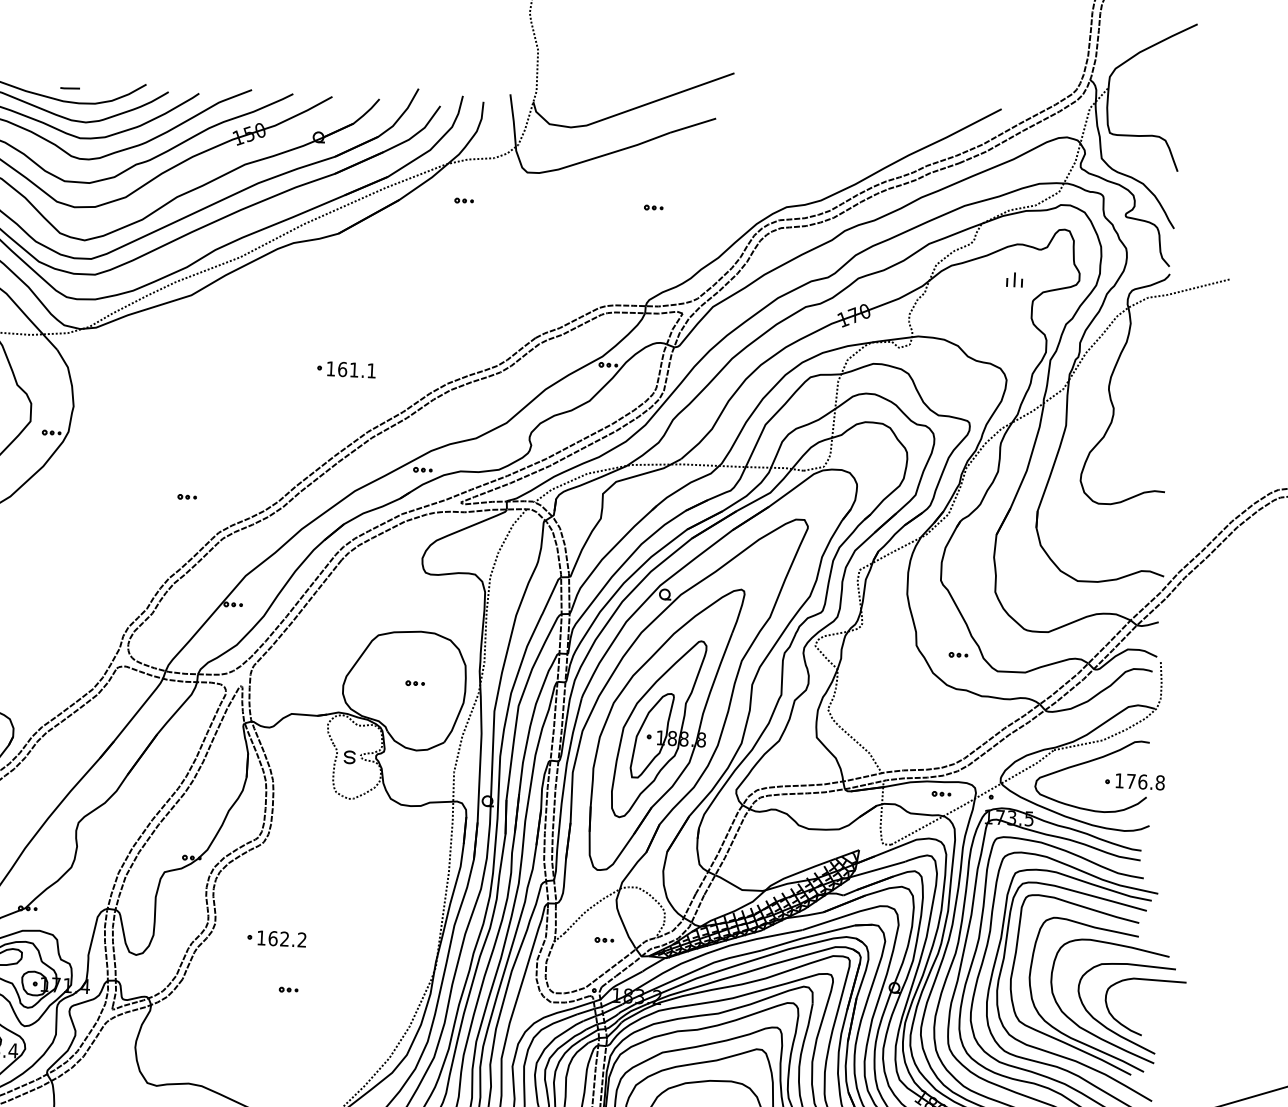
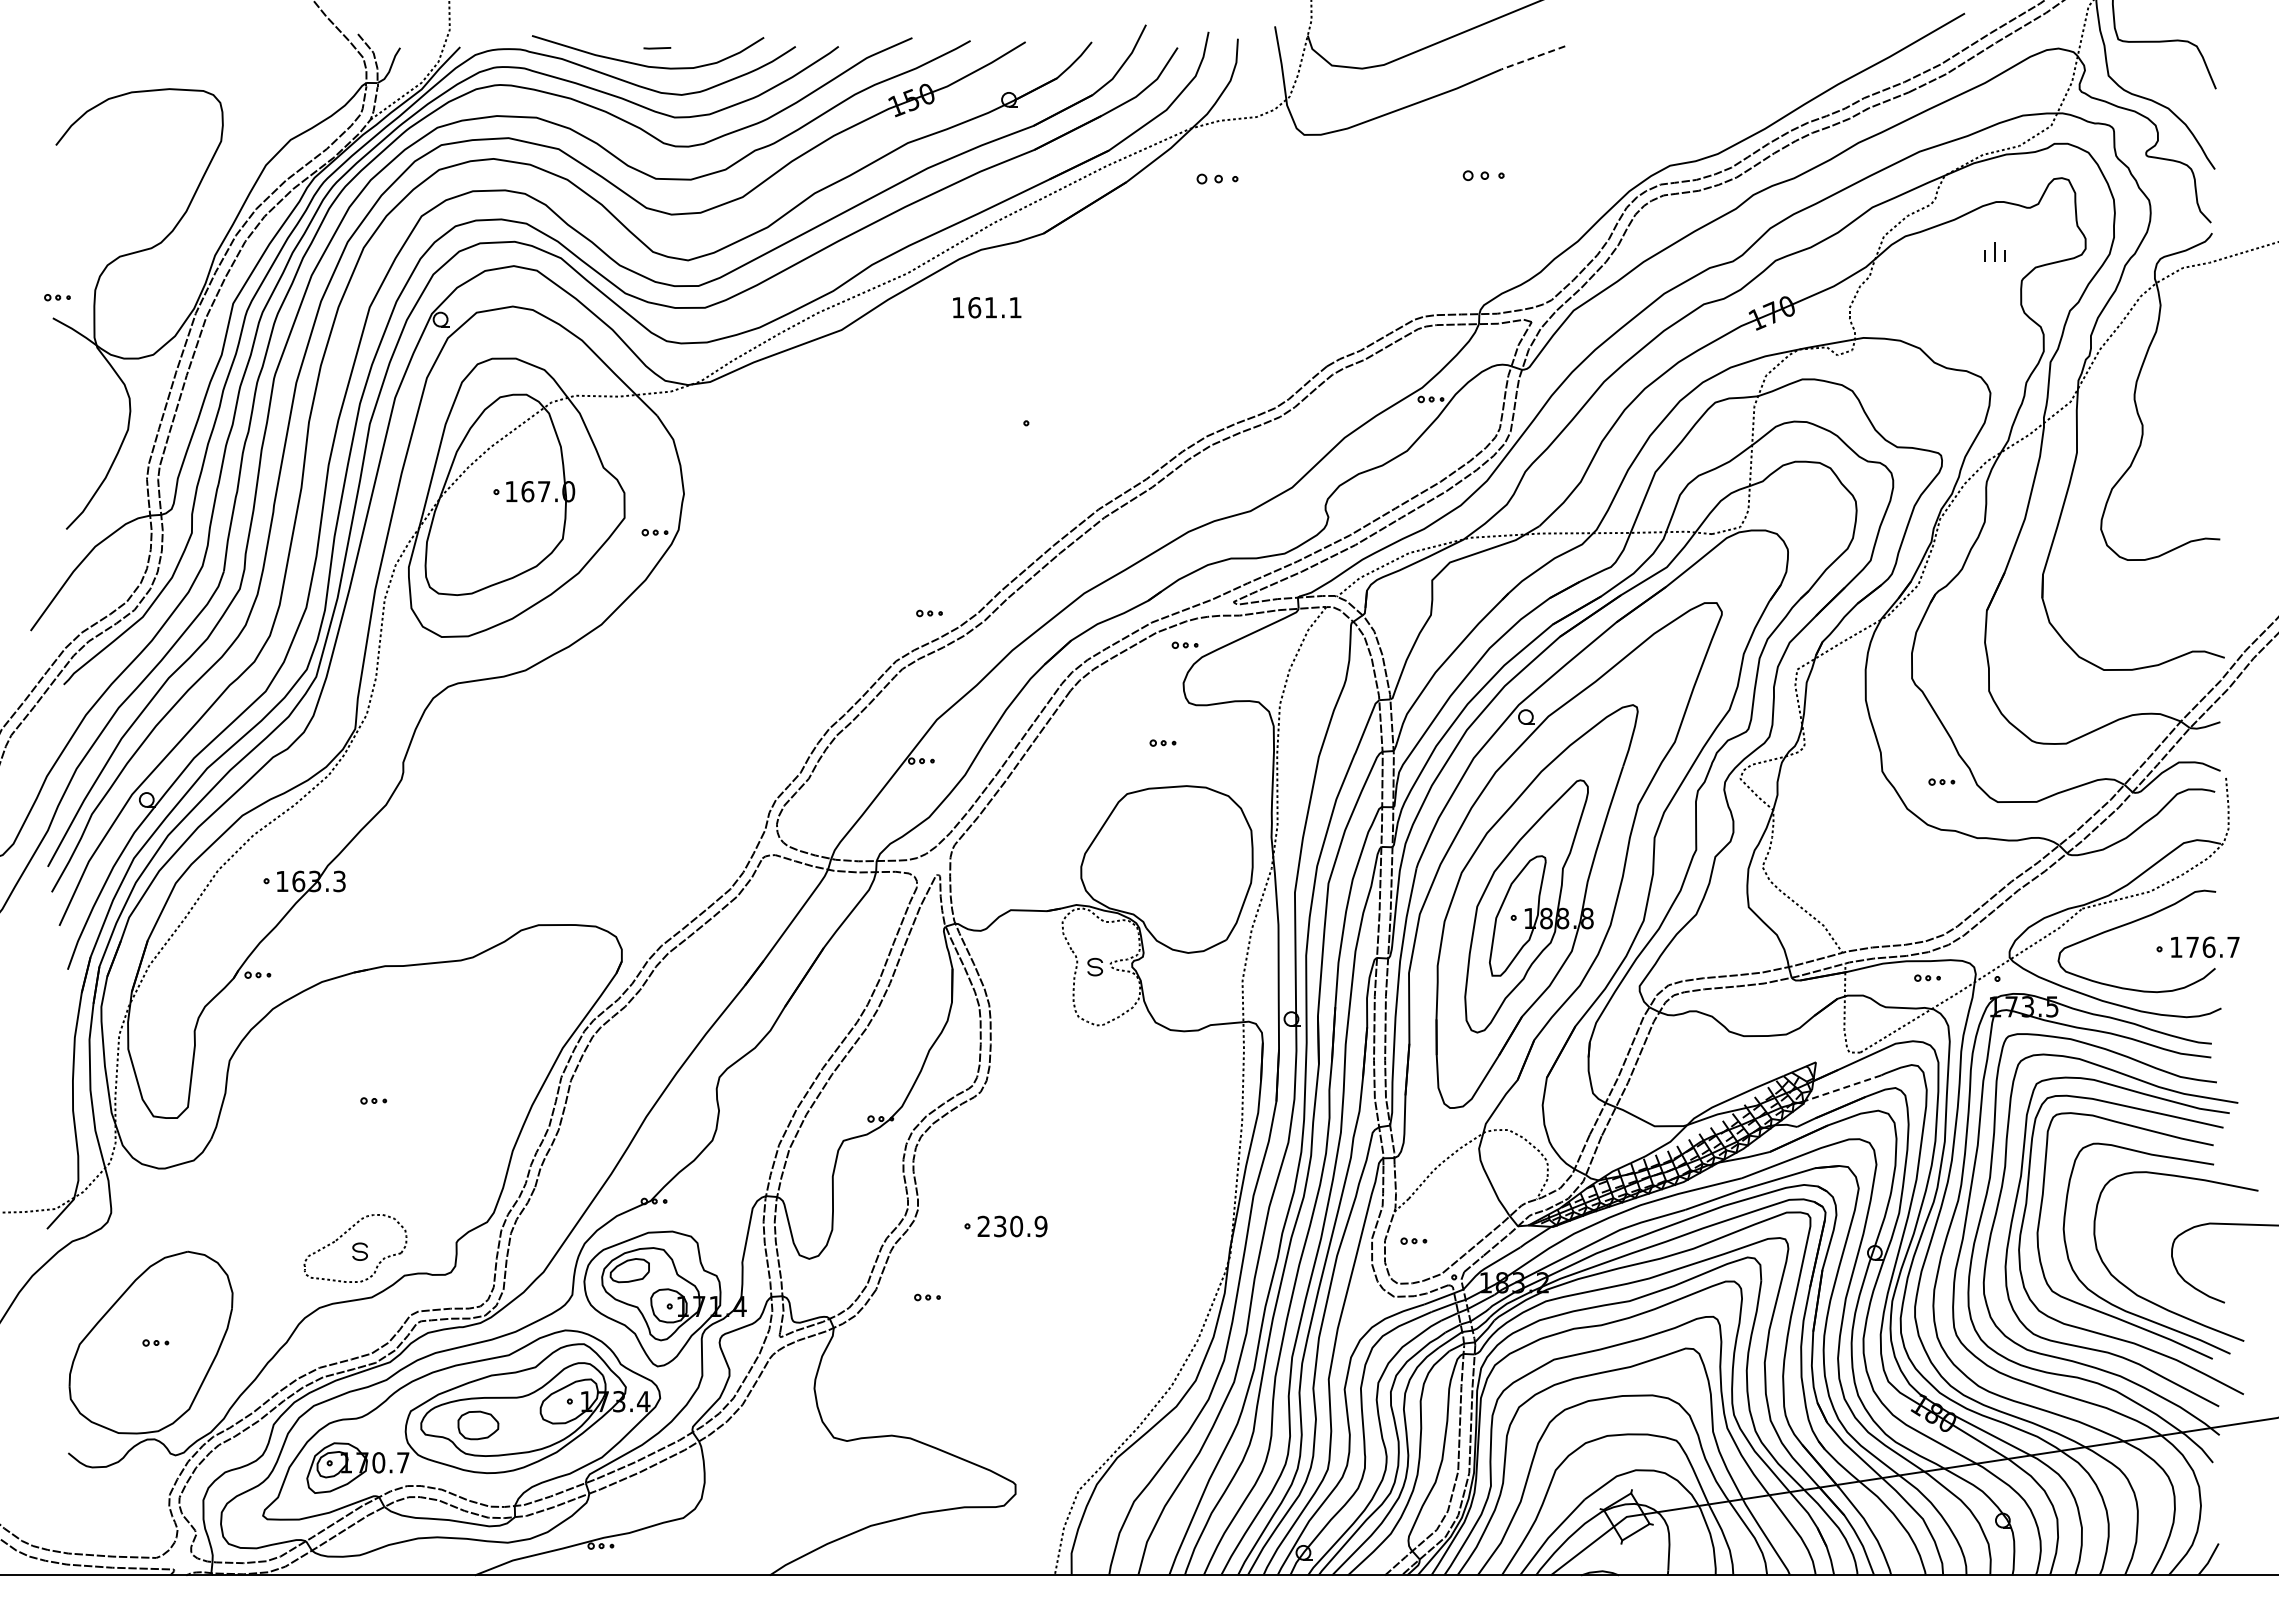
line: (693, 125) -> (1533, 57), solid -> dashed
part: (464, 200) -> (1217, 178), size x1.6
part: (653, 207) -> (1483, 175), size x1.6
text: (351, 369) -> (987, 307), moved
part: (422, 469) -> (1184, 644), moved
part: (187, 497) -> (929, 613), moved
part: (414, 683) -> (1162, 742), moved
text: (1160, 782) -> (2233, 946), 176.8 -> 176.7
line: (877, 869) -> (1842, 1088), solid -> dashed
text: (281, 939) -> (1012, 1226), 162.2 -> 230.9
part: (604, 939) -> (1413, 1240), moved
part: (288, 989) -> (927, 1297), moved
curve: (1113, 1031) -> (2184, 1298), removed

